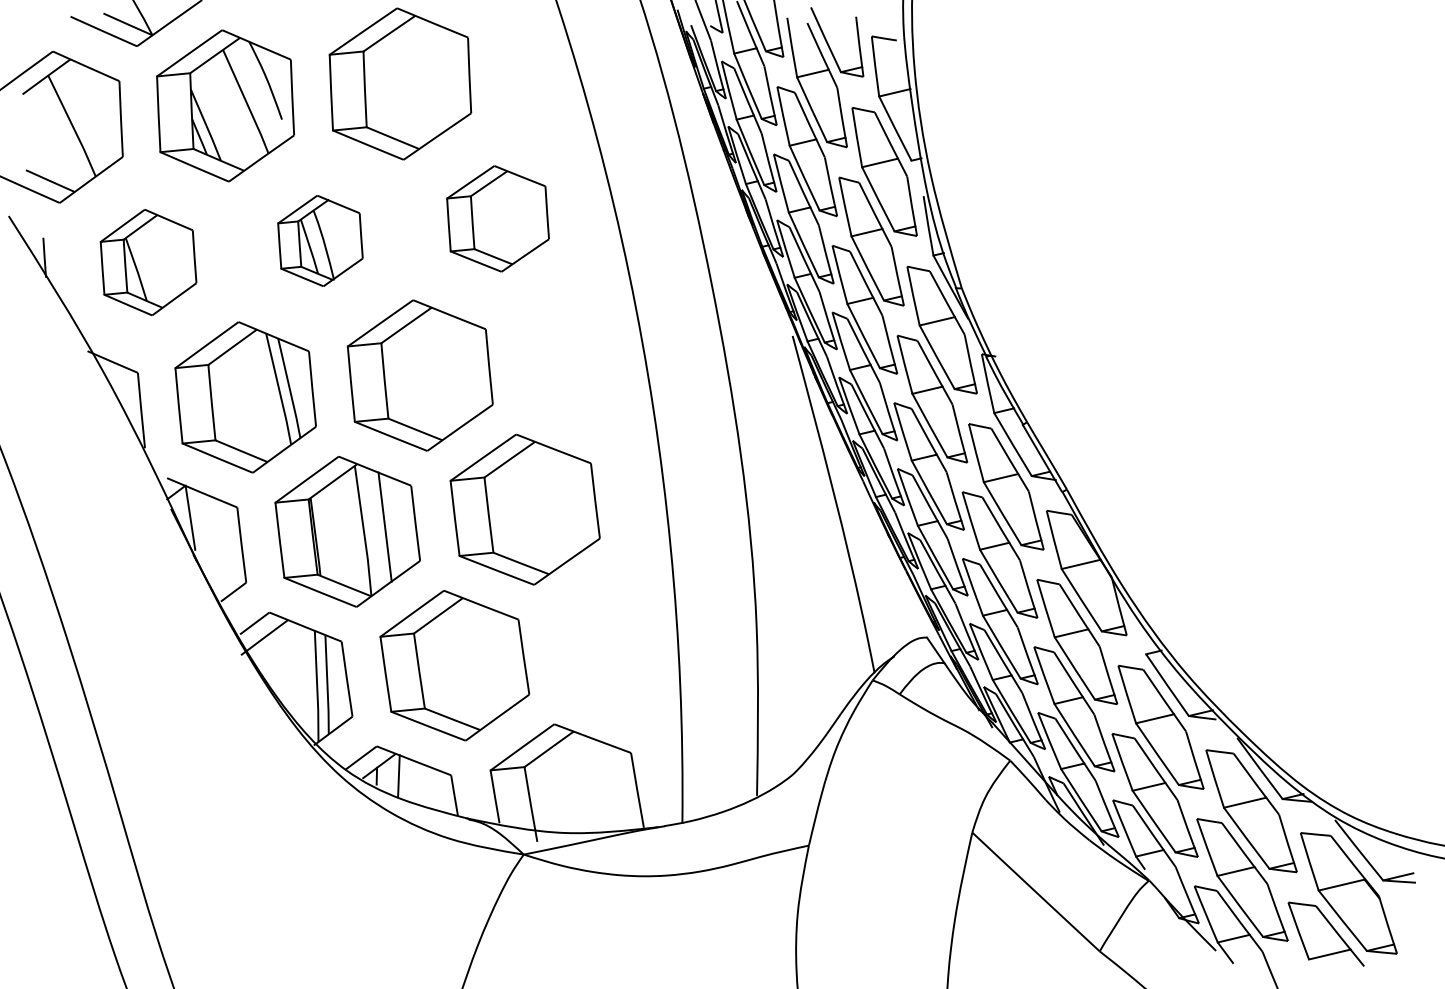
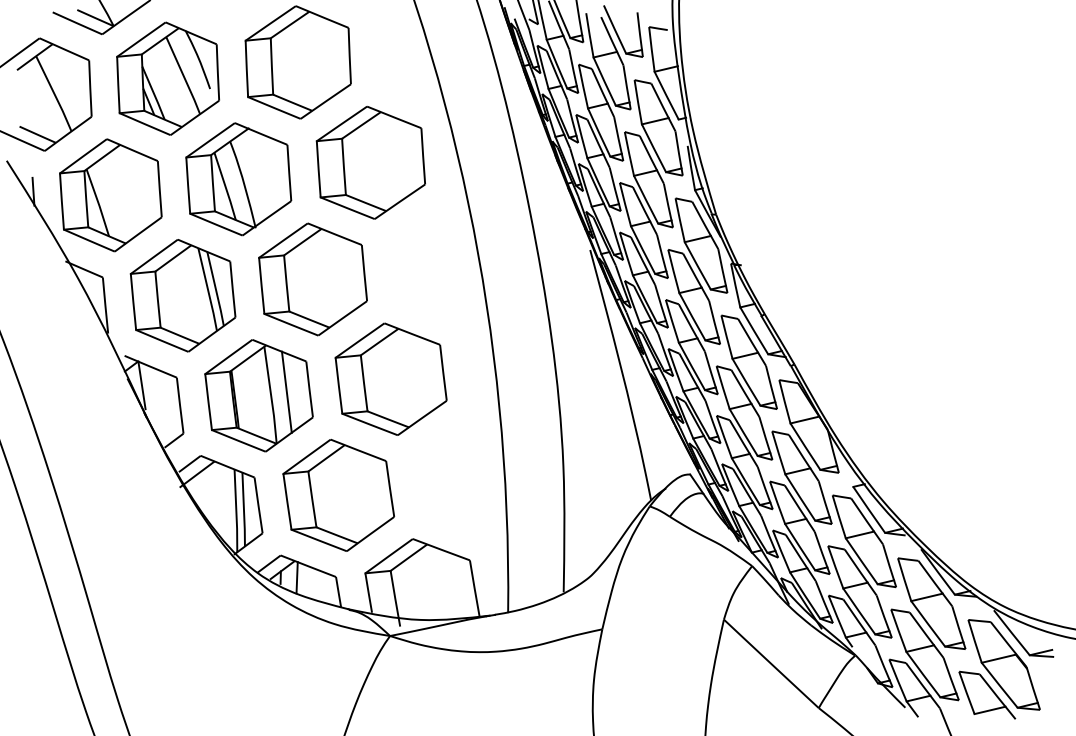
part: (497, 218) -> (370, 162), size x1.43
part: (320, 240) -> (238, 178), size x1.67
part: (148, 262) -> (110, 195), size x1.43

